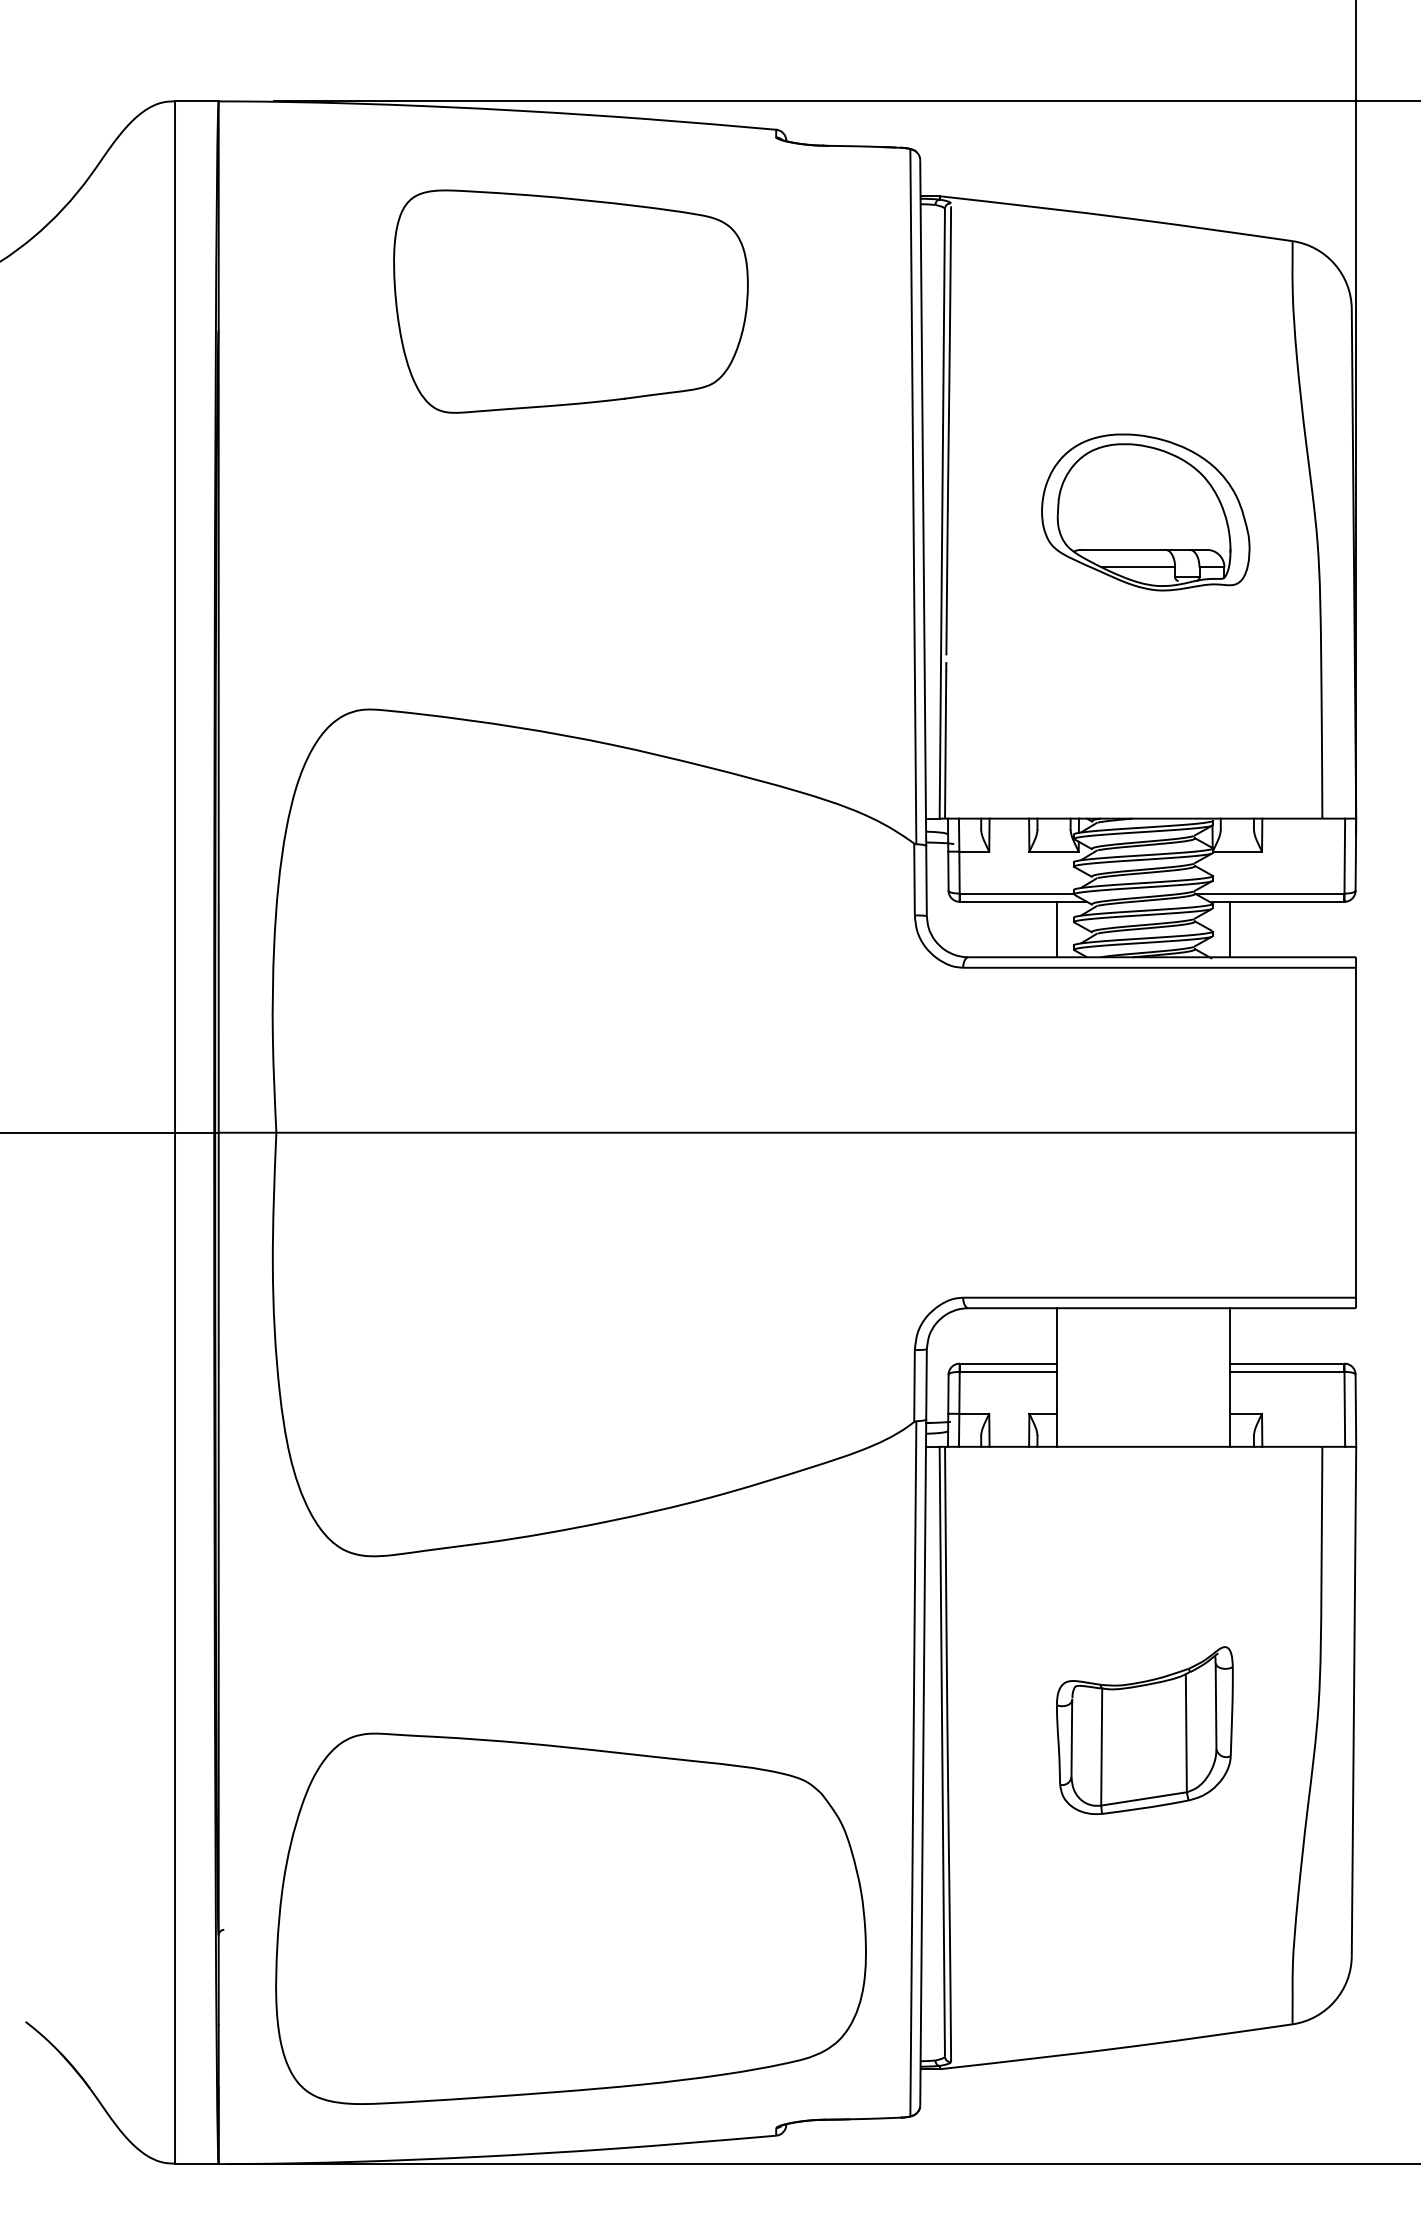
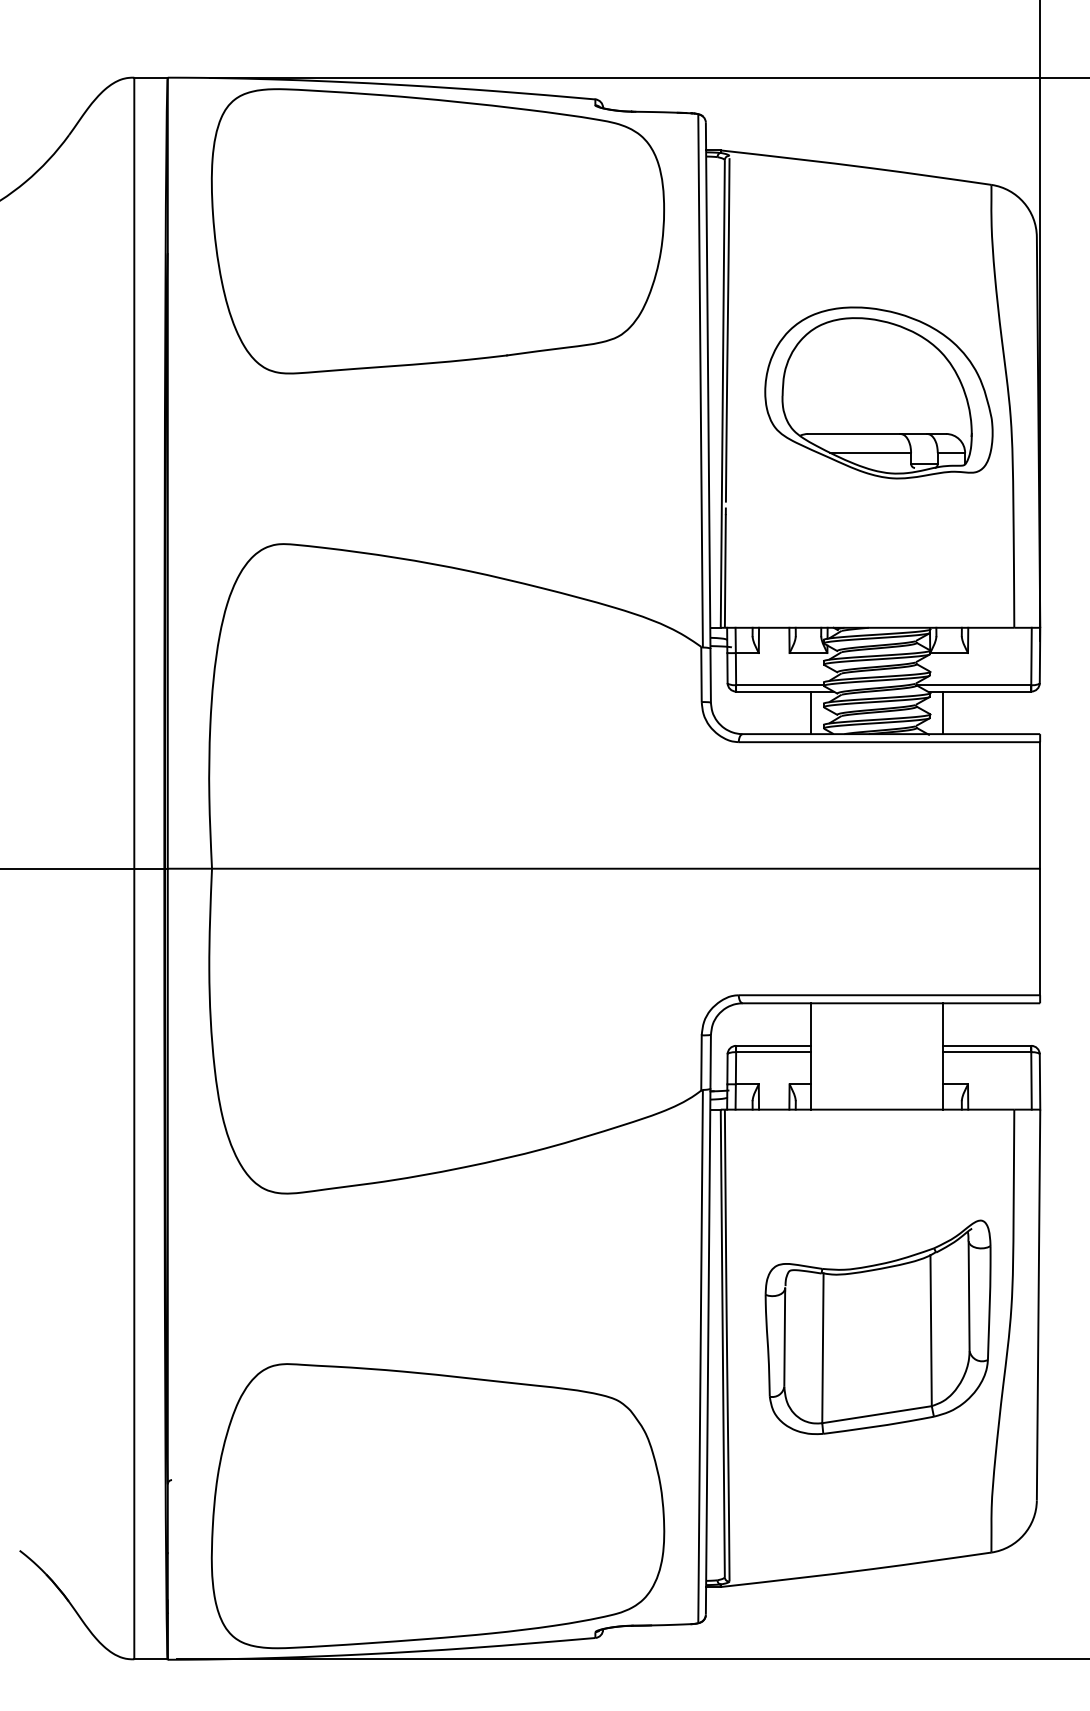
part: (570, 301) -> (437, 231), size x1.67
part: (1145, 512) -> (878, 392), size x1.43
part: (1144, 1730) -> (877, 1327), size x1.67
part: (570, 1918) -> (437, 1505), moved

